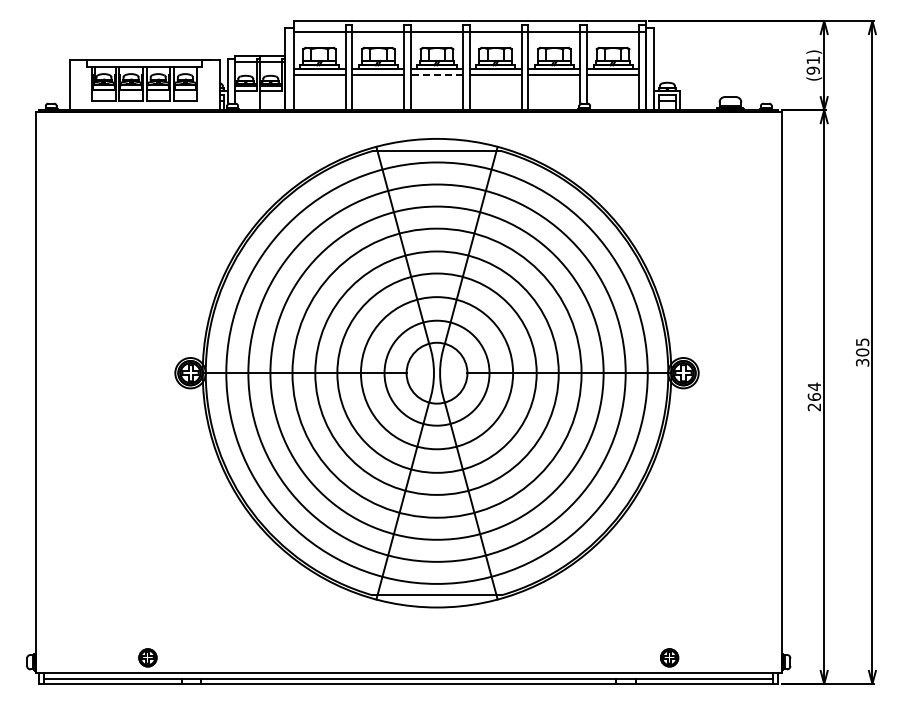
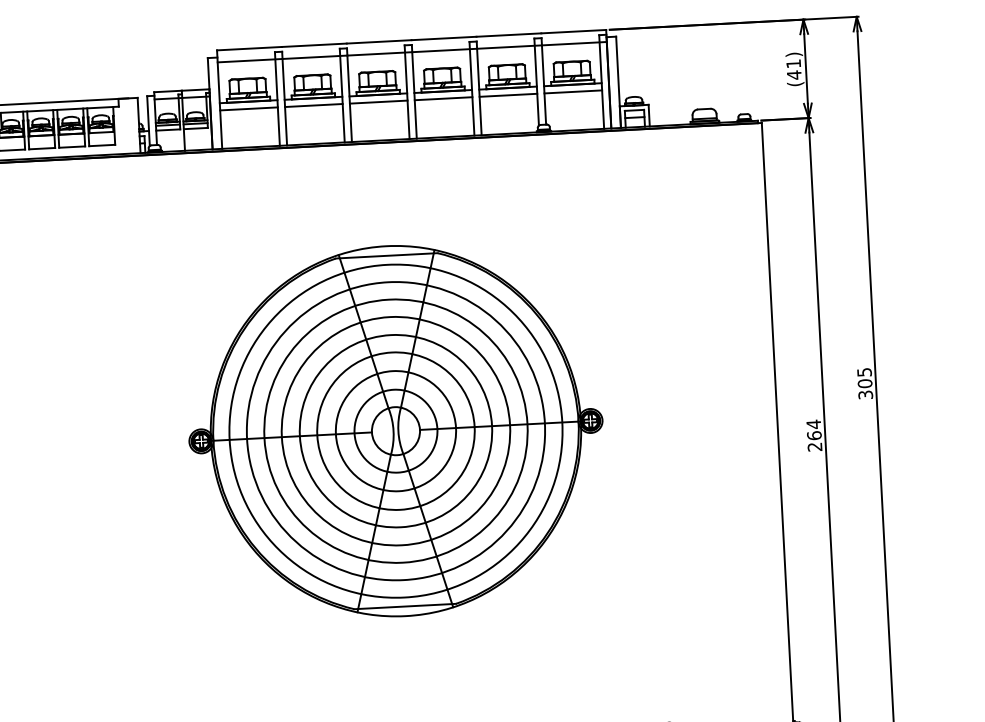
text: (812, 70) -> (793, 74), (91) -> (41)
line: (436, 75) -> (378, 102), dashed -> solid
part: (436, 372) -> (395, 430), size x0.71

